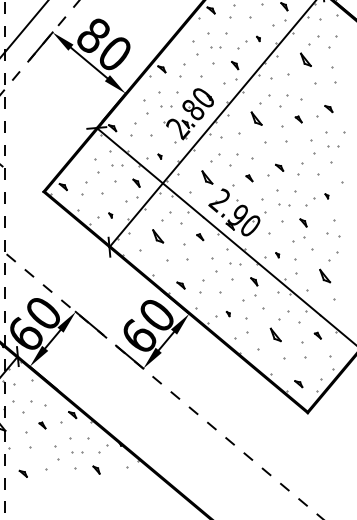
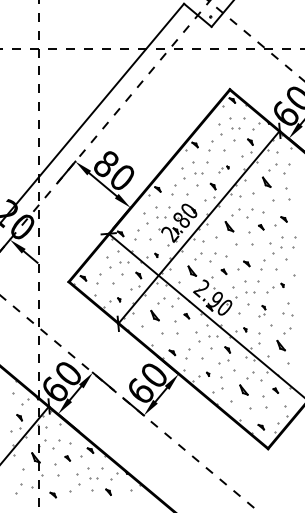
part: (248, 41) -> (223, 168), size x0.6
part: (333, 146) -> (287, 247), size x1.6
part: (300, 229) -> (262, 310), size x0.6

